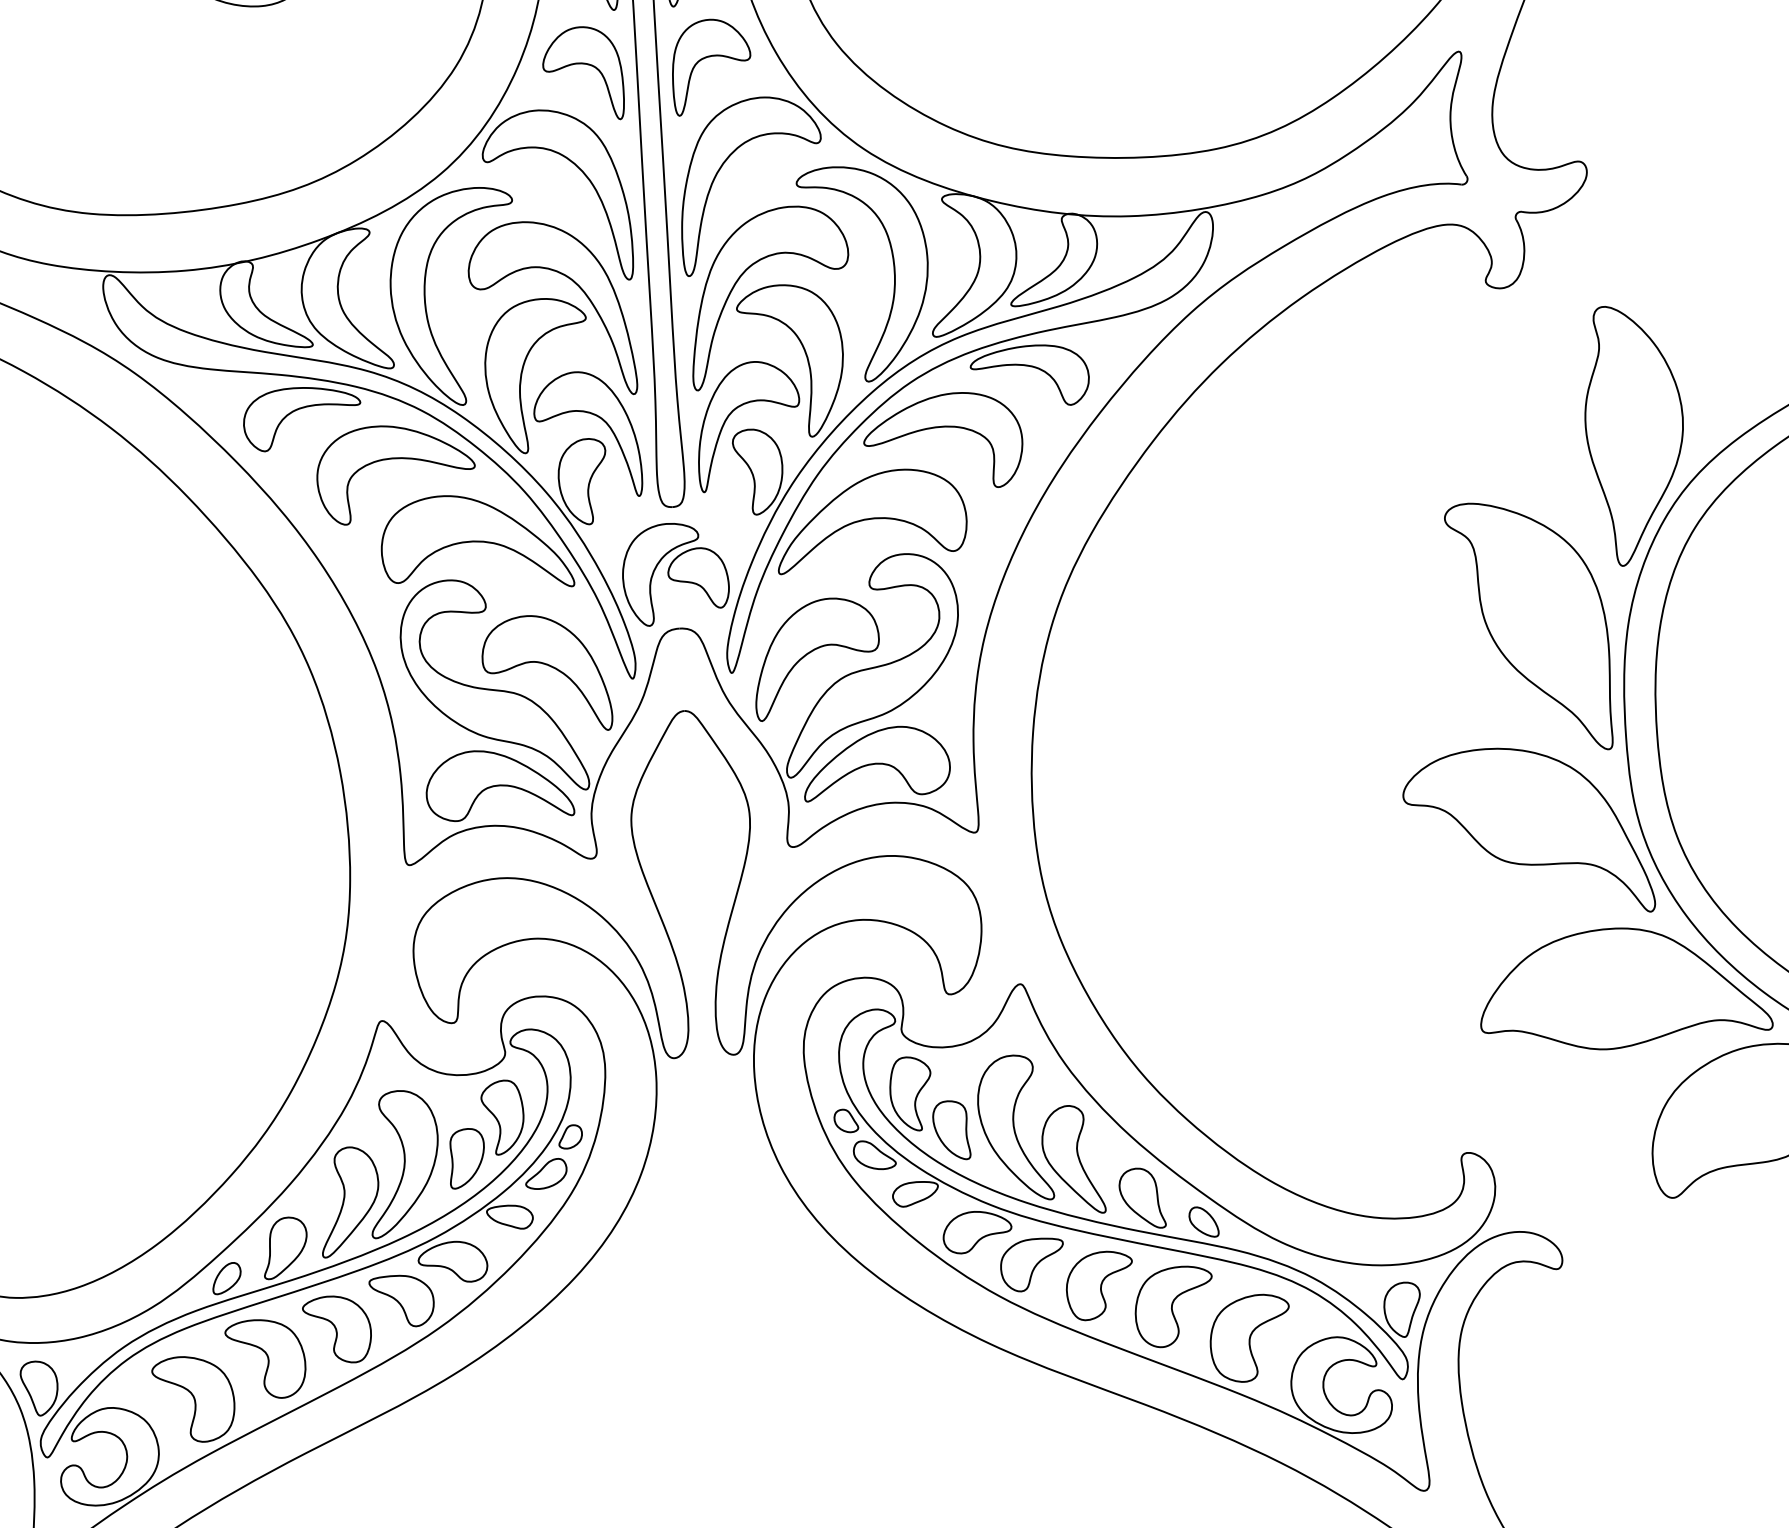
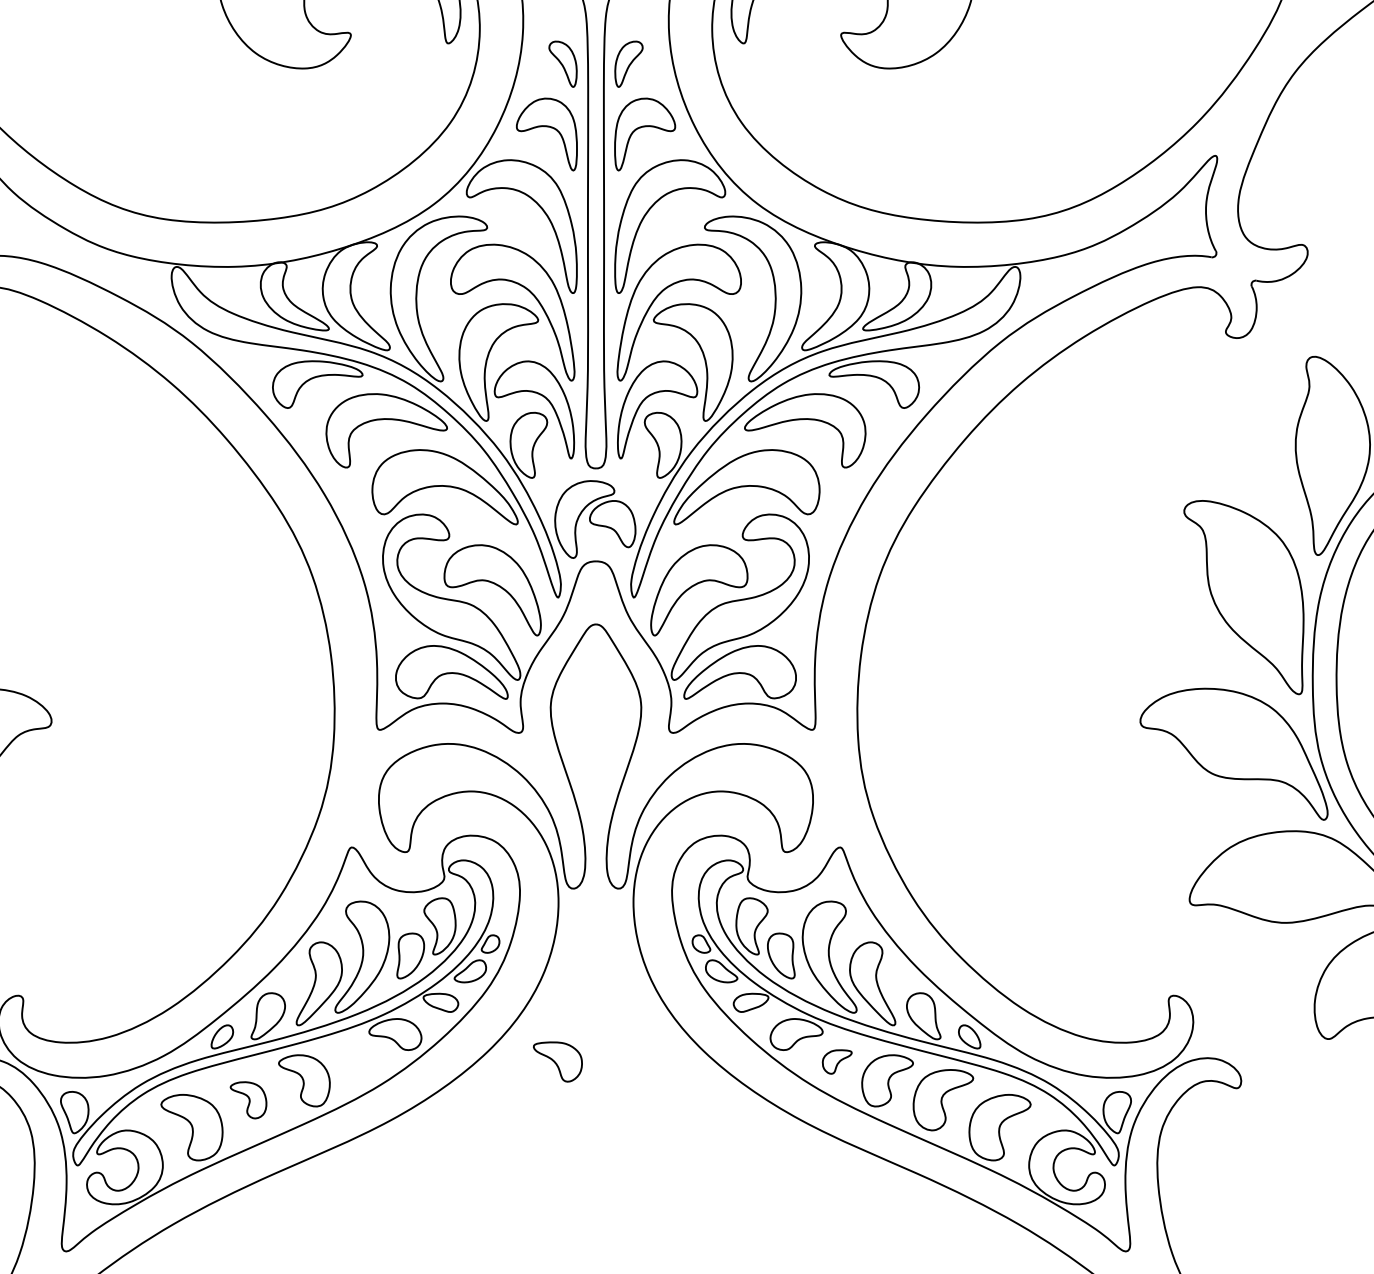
part: (1032, 1264) -> (837, 1061), size x0.6
part: (401, 1300) -> (557, 1061), moved
part: (265, 1359) -> (248, 1100), size x0.6

